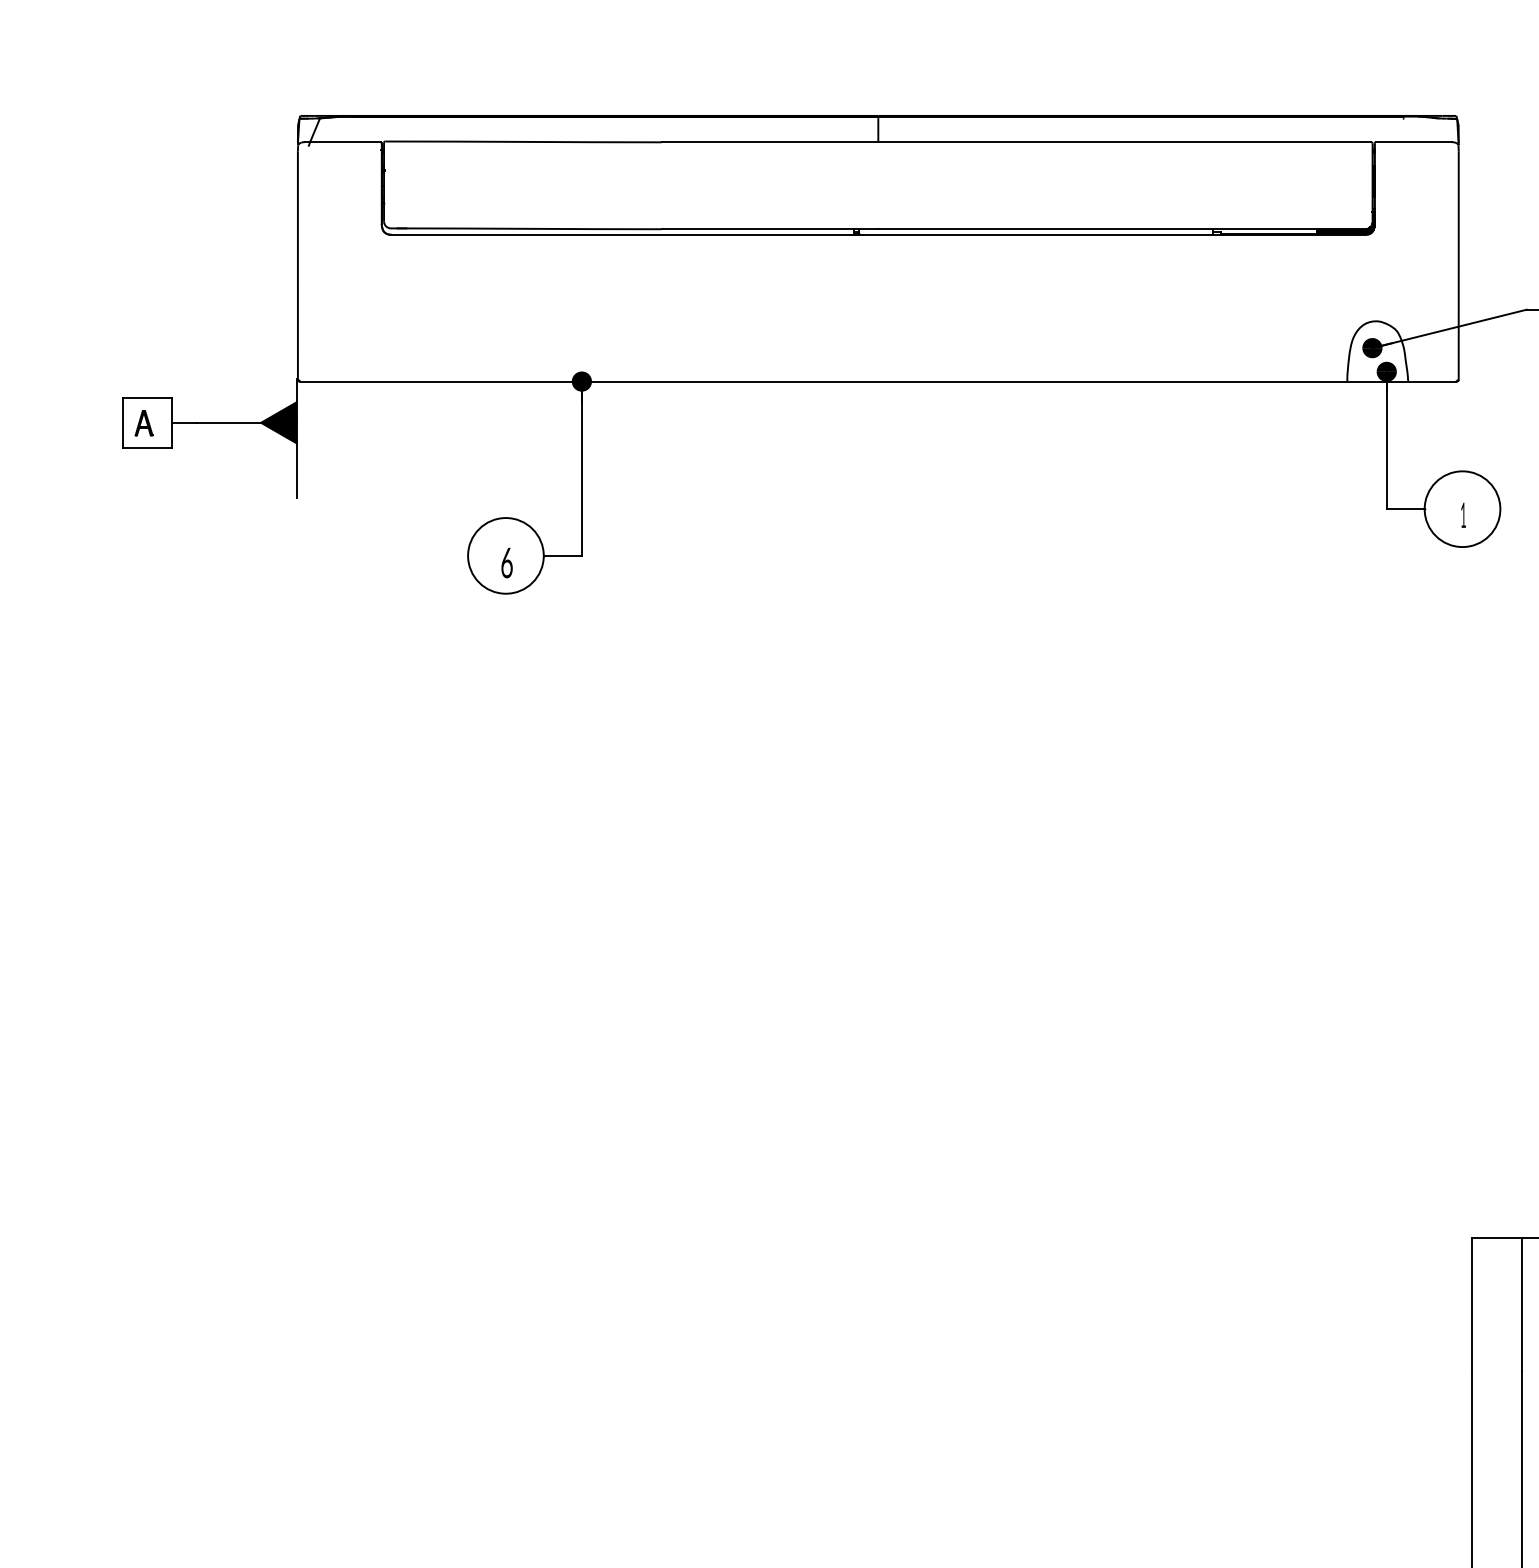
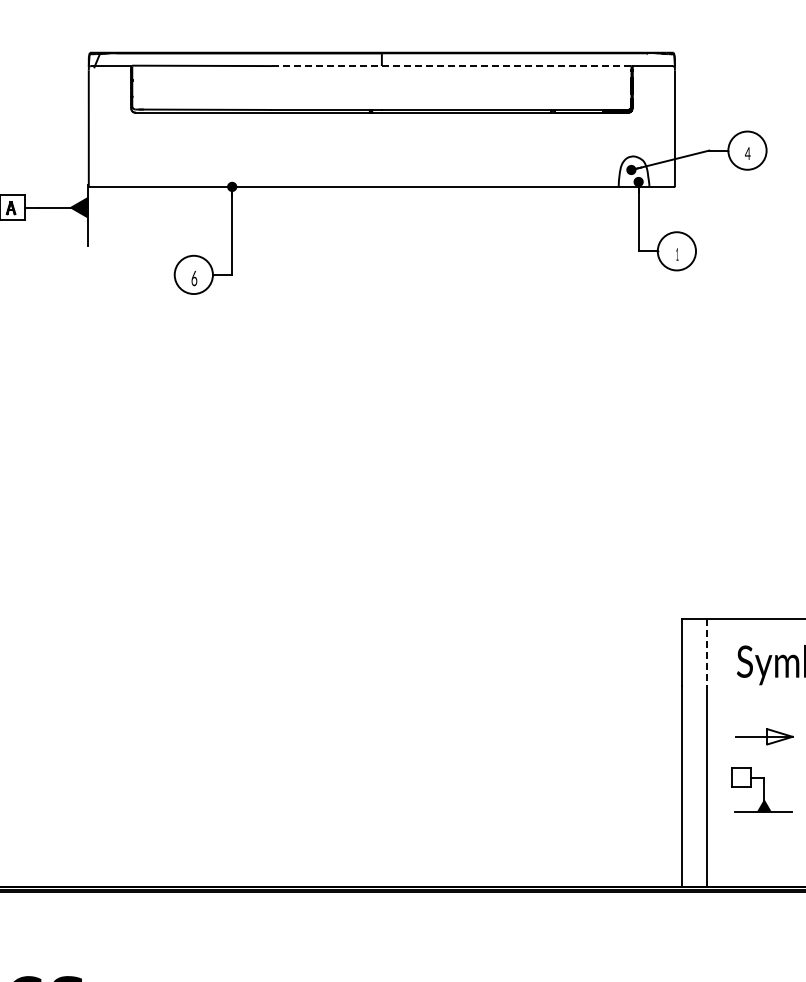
line: (1016, 143) -> (451, 66), solid -> dashed
line: (1523, 1305) -> (707, 653), solid -> dashed

